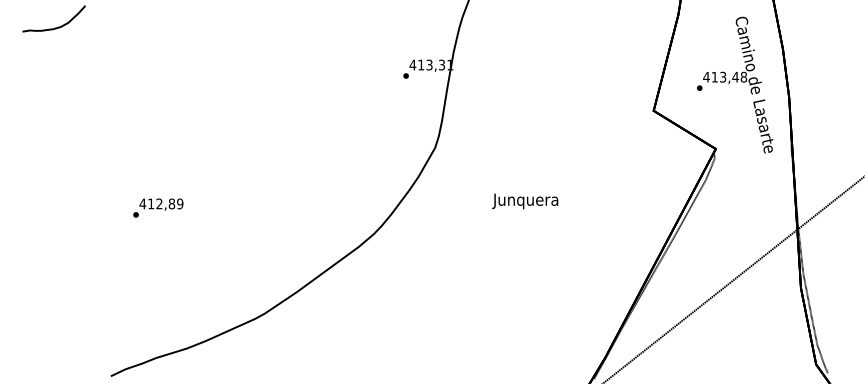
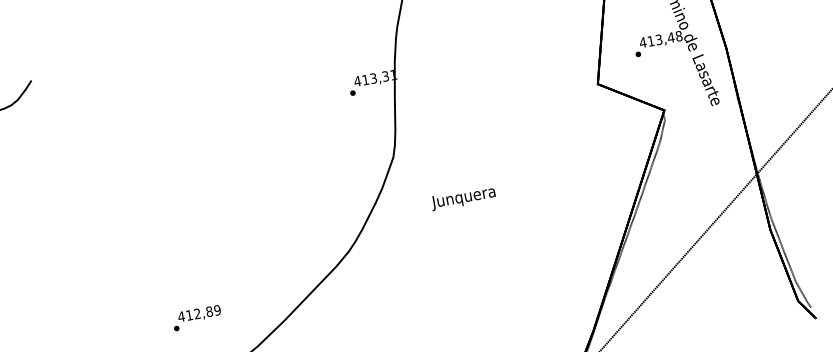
text: (525, 201) -> (463, 198), moved
text: (158, 207) -> (197, 317), moved

